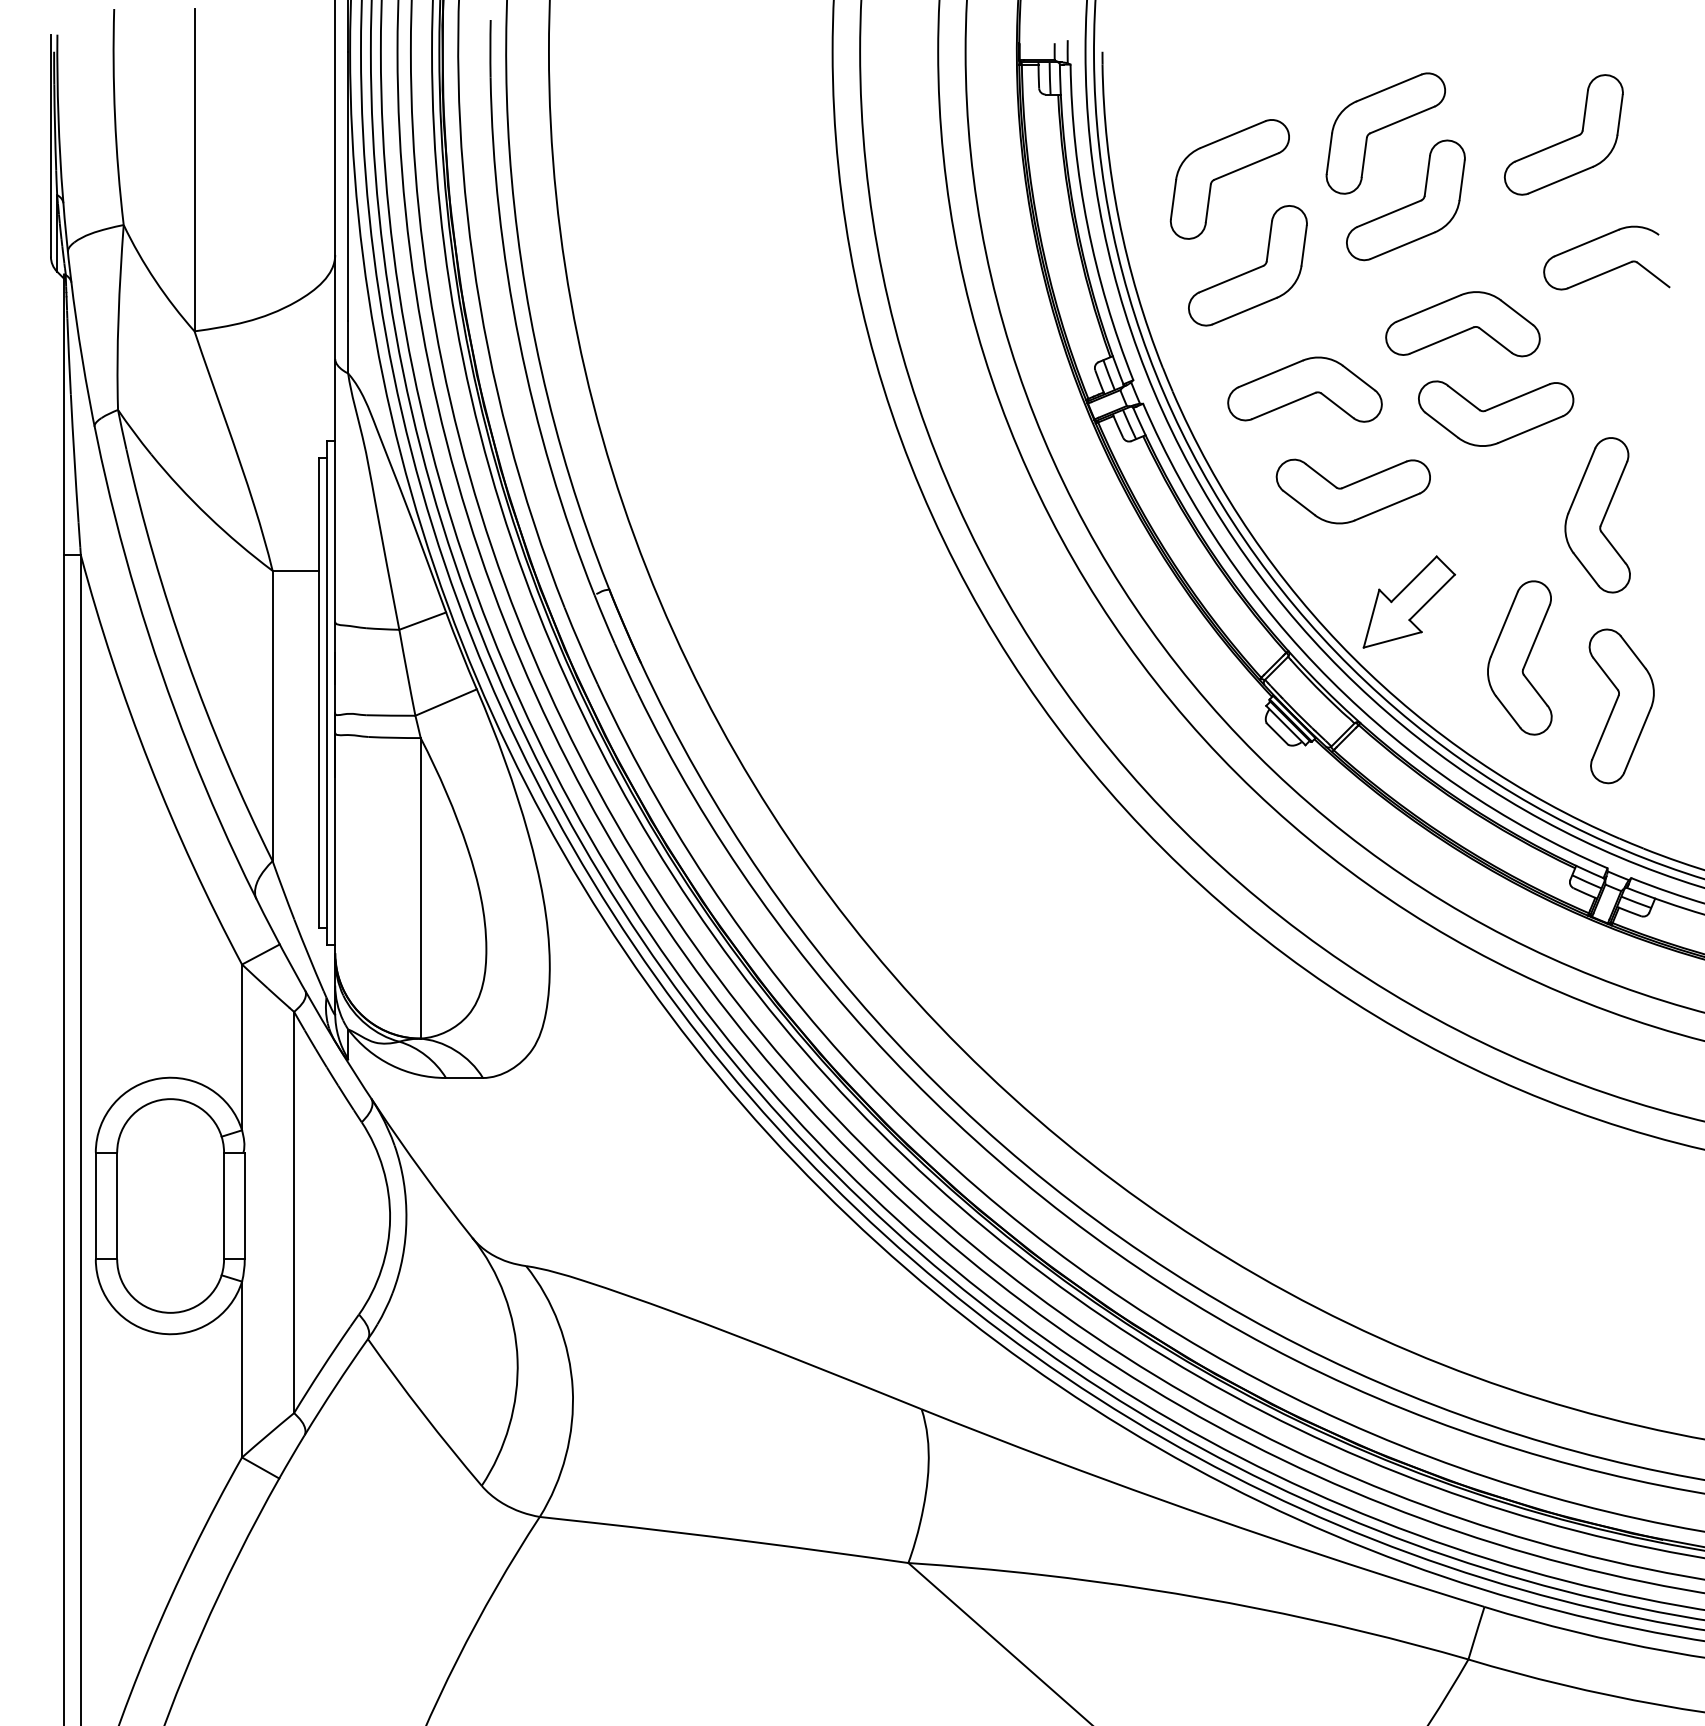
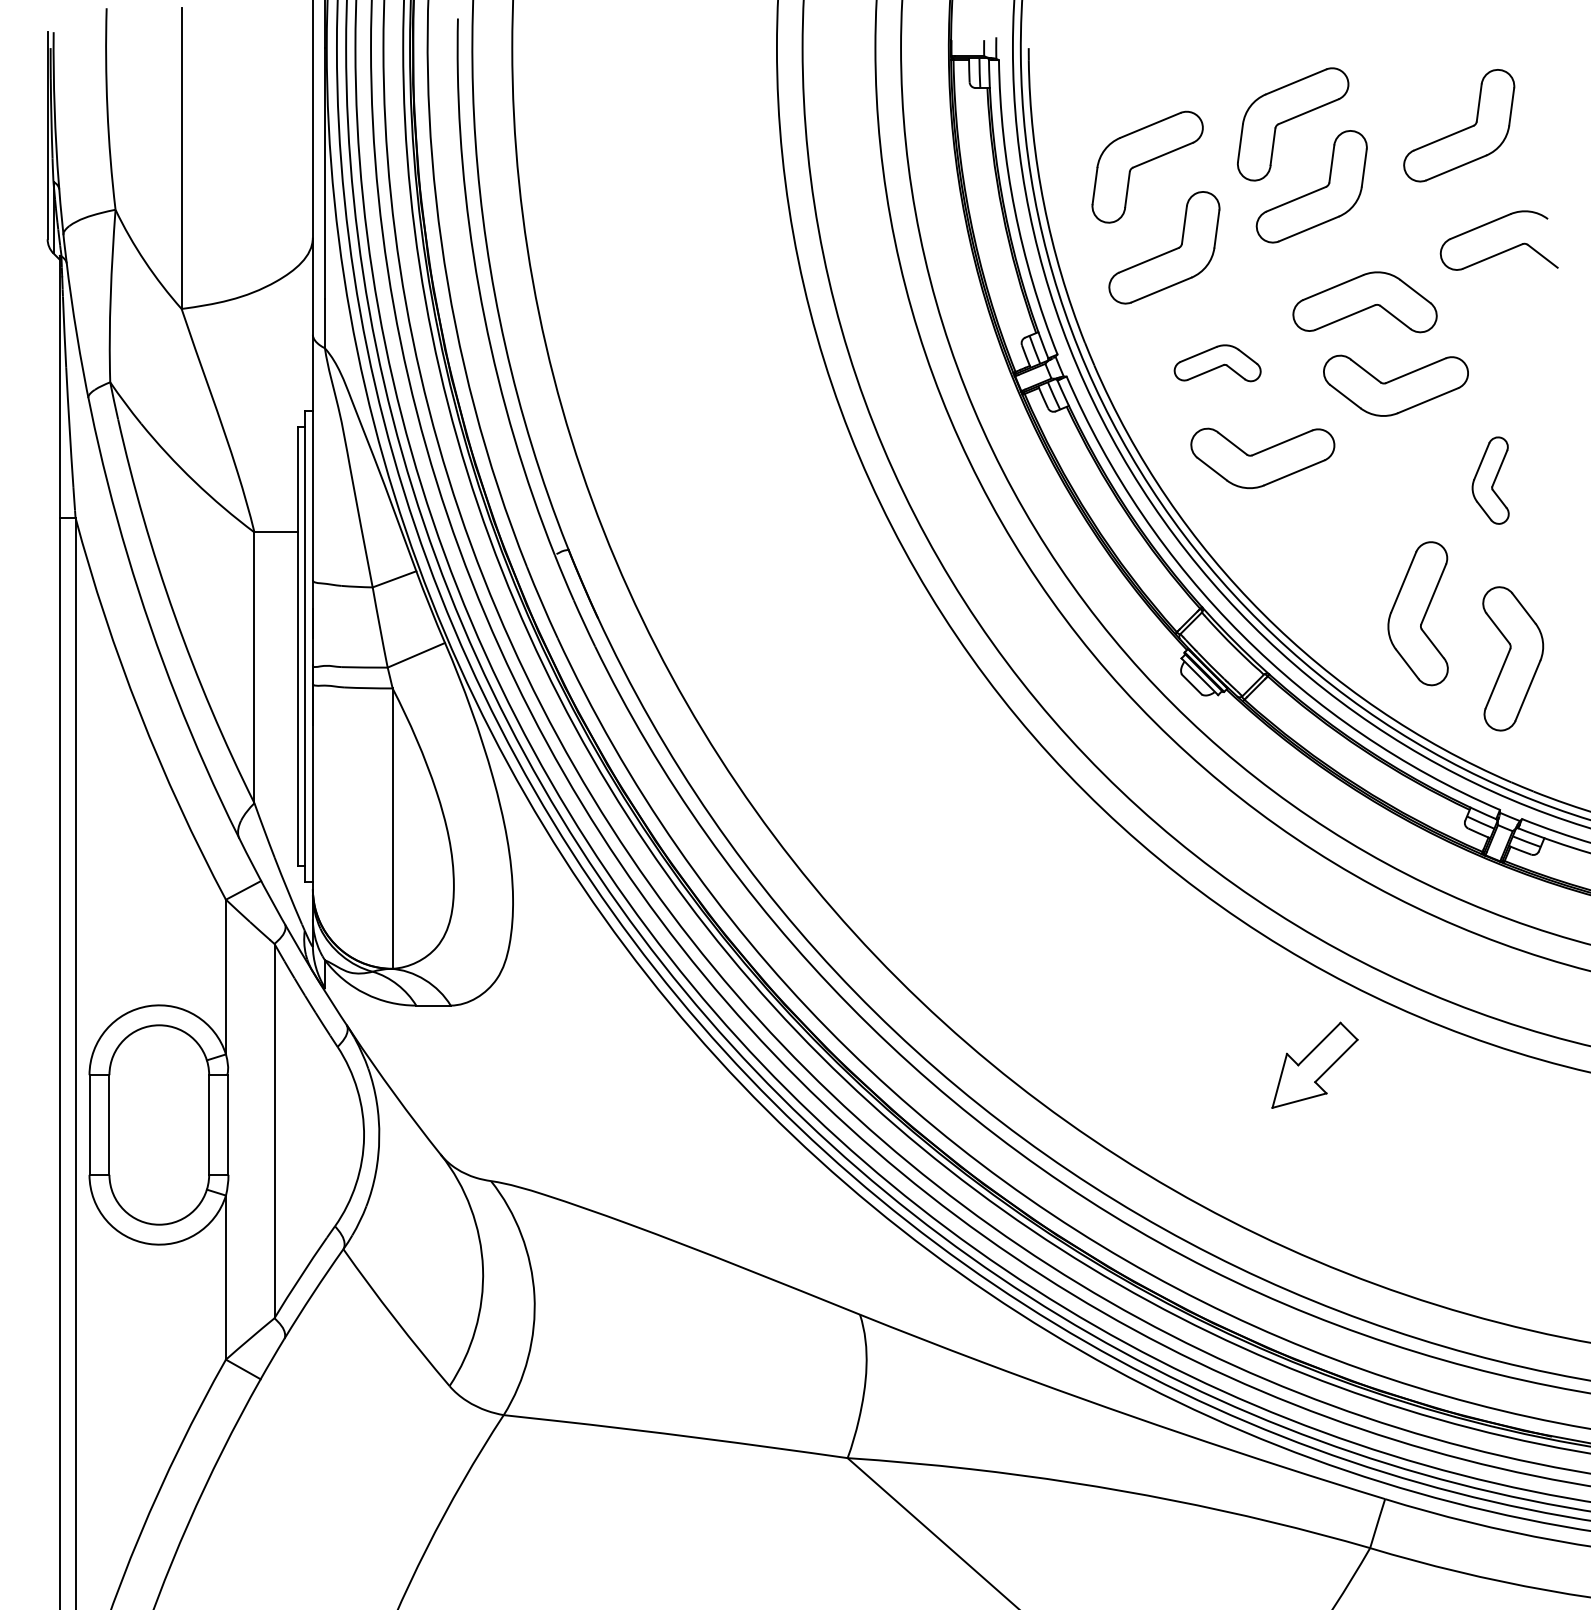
part: (1304, 389) -> (1217, 363), size x0.6
part: (1597, 515) -> (1490, 480), size x0.6
part: (1409, 601) -> (1315, 1064), moved

